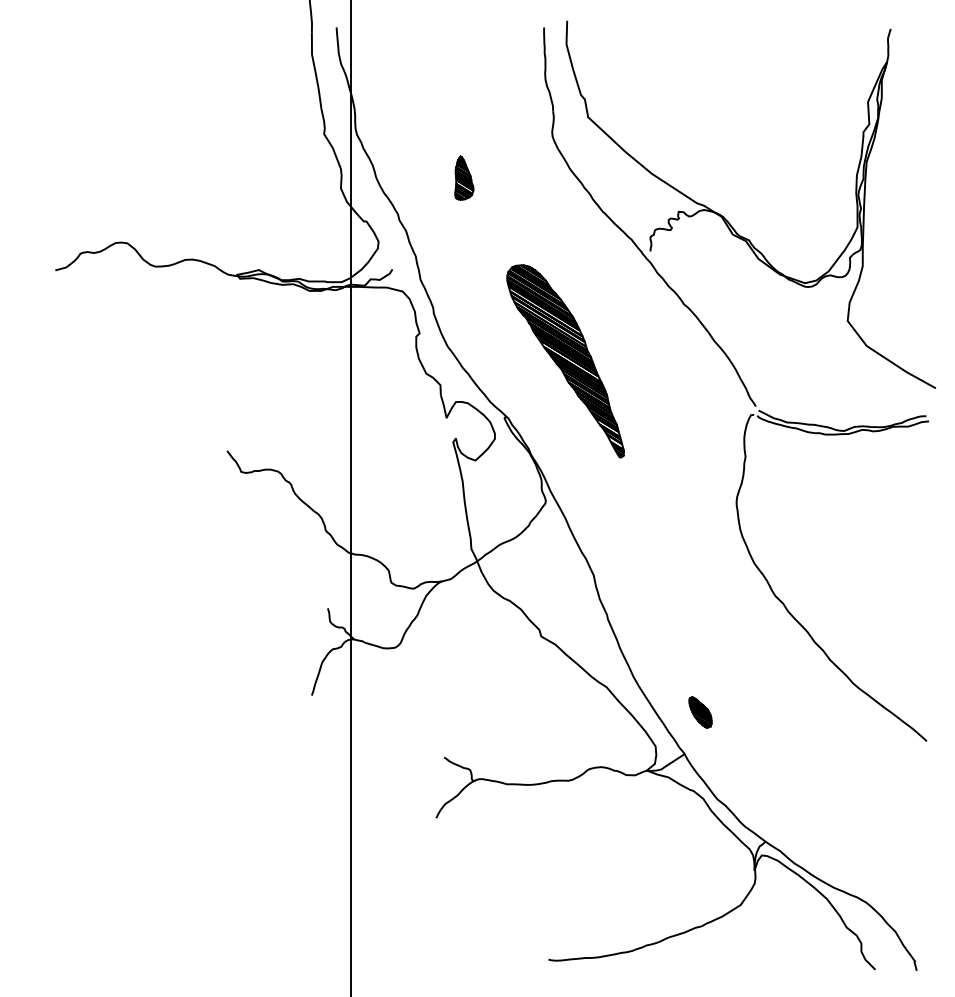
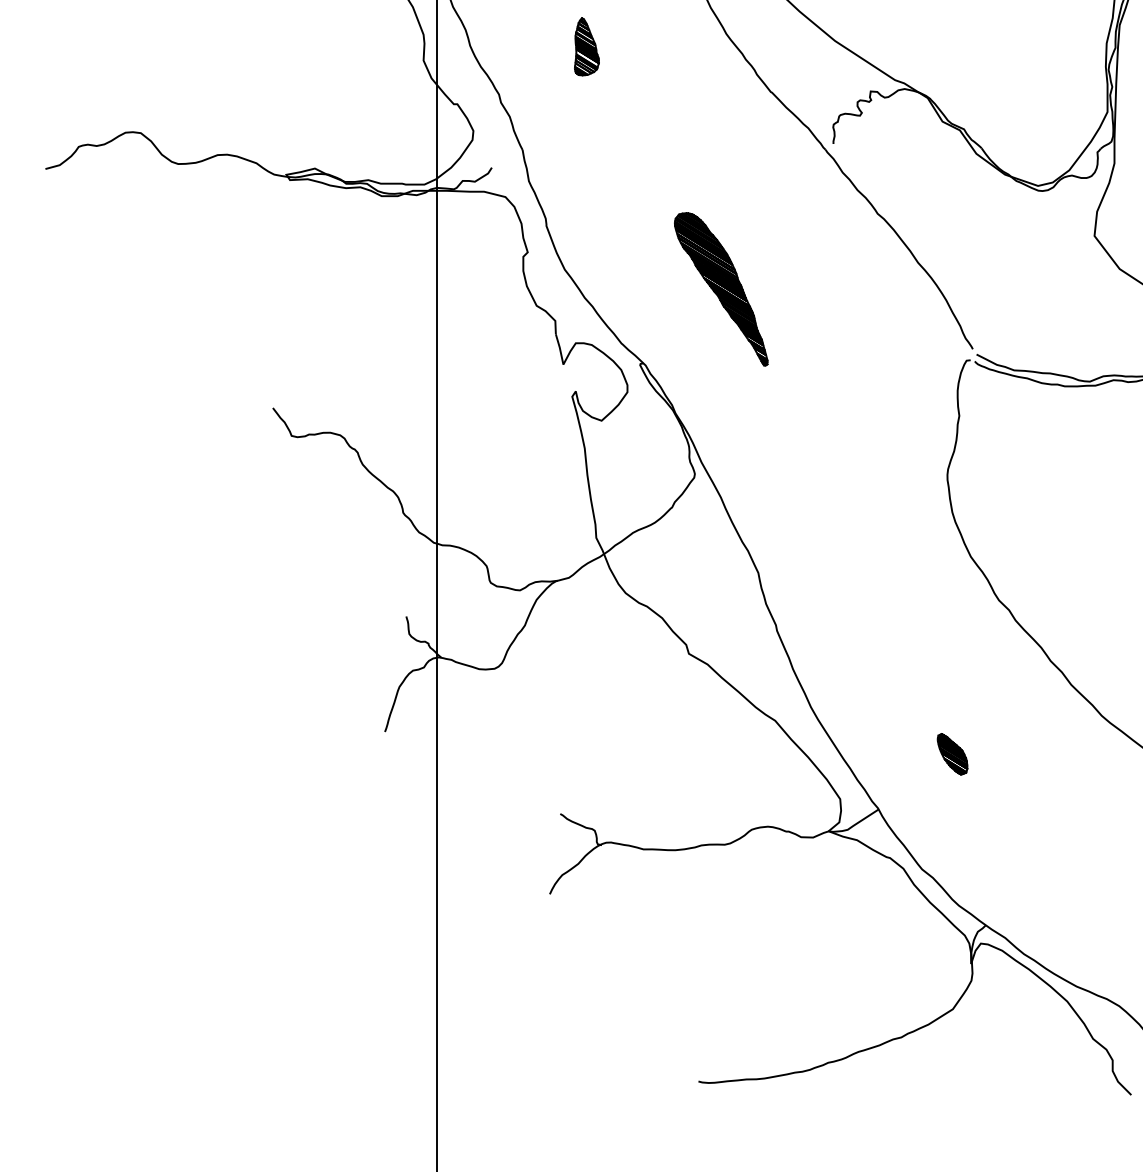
part: (565, 361) -> (720, 289), size x0.6
part: (700, 712) -> (952, 754), moved

